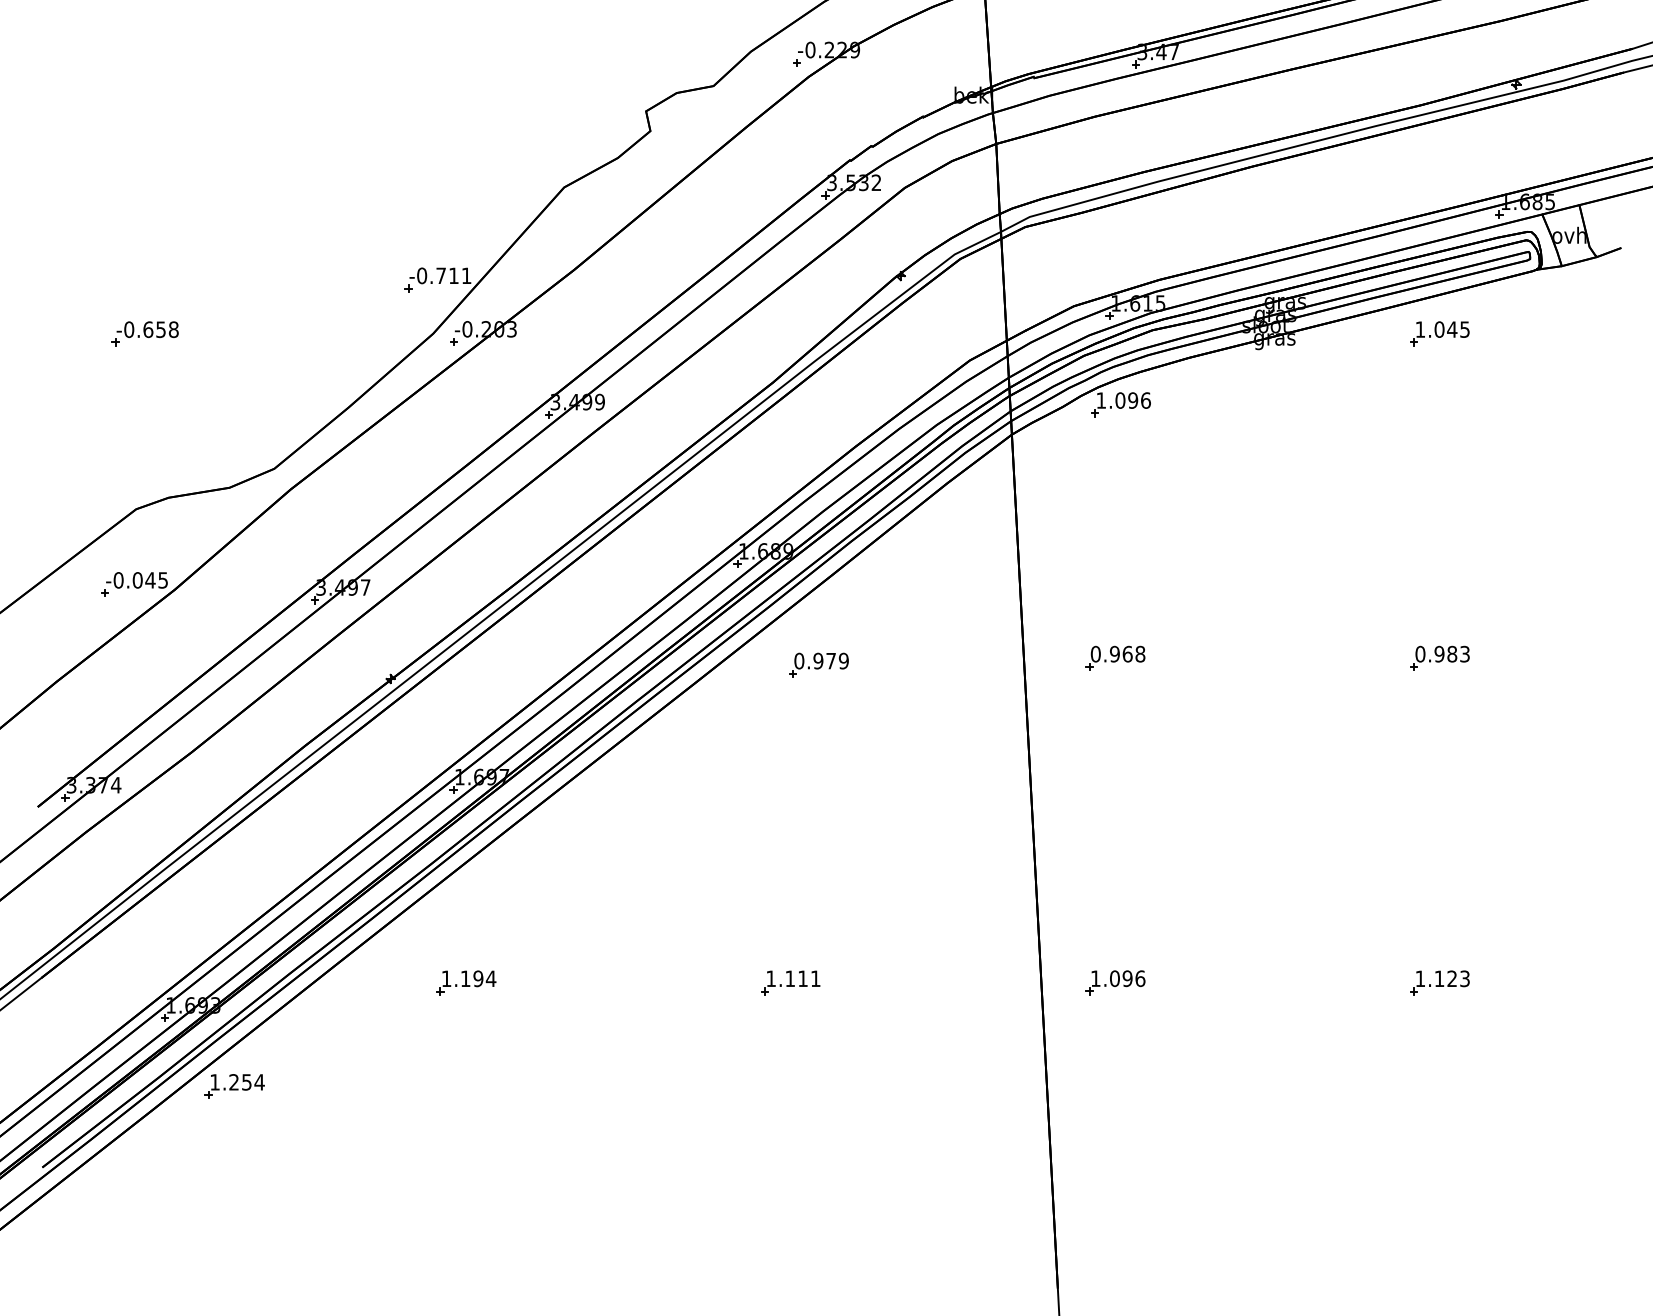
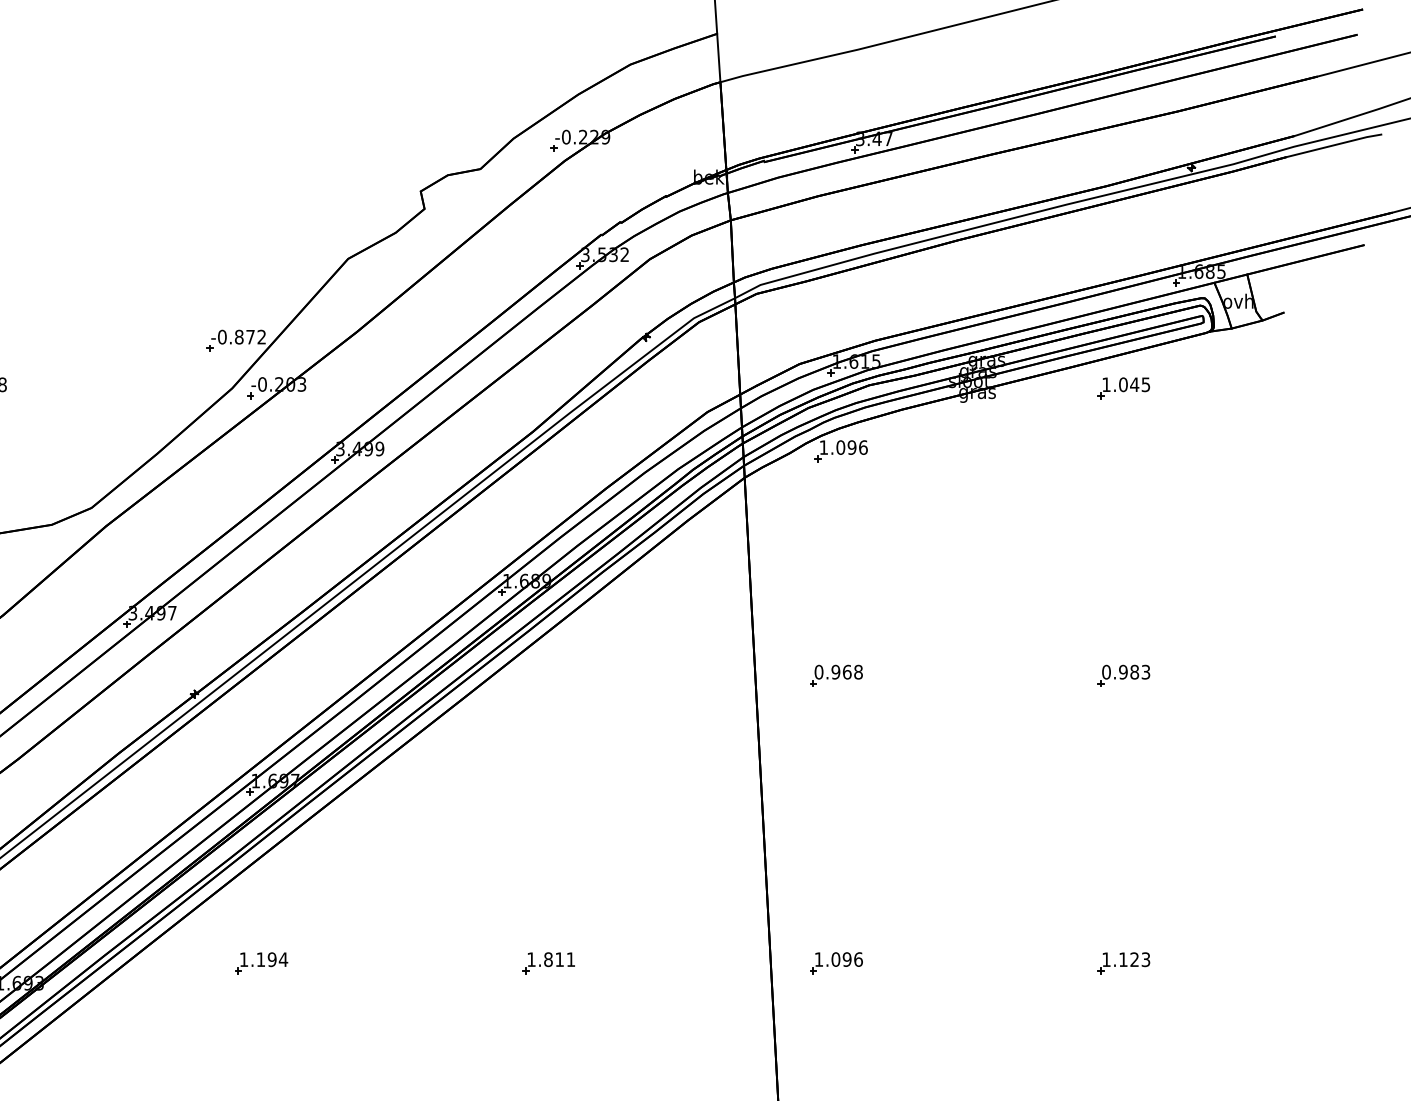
text: (453, 275) -> (250, 336), -0.711 -> -0.872
part: (818, 664) -> (573, 681), removed
text: (790, 978) -> (548, 959), 1.111 -> 1.811
part: (234, 1086) -> (56, 1055), removed

